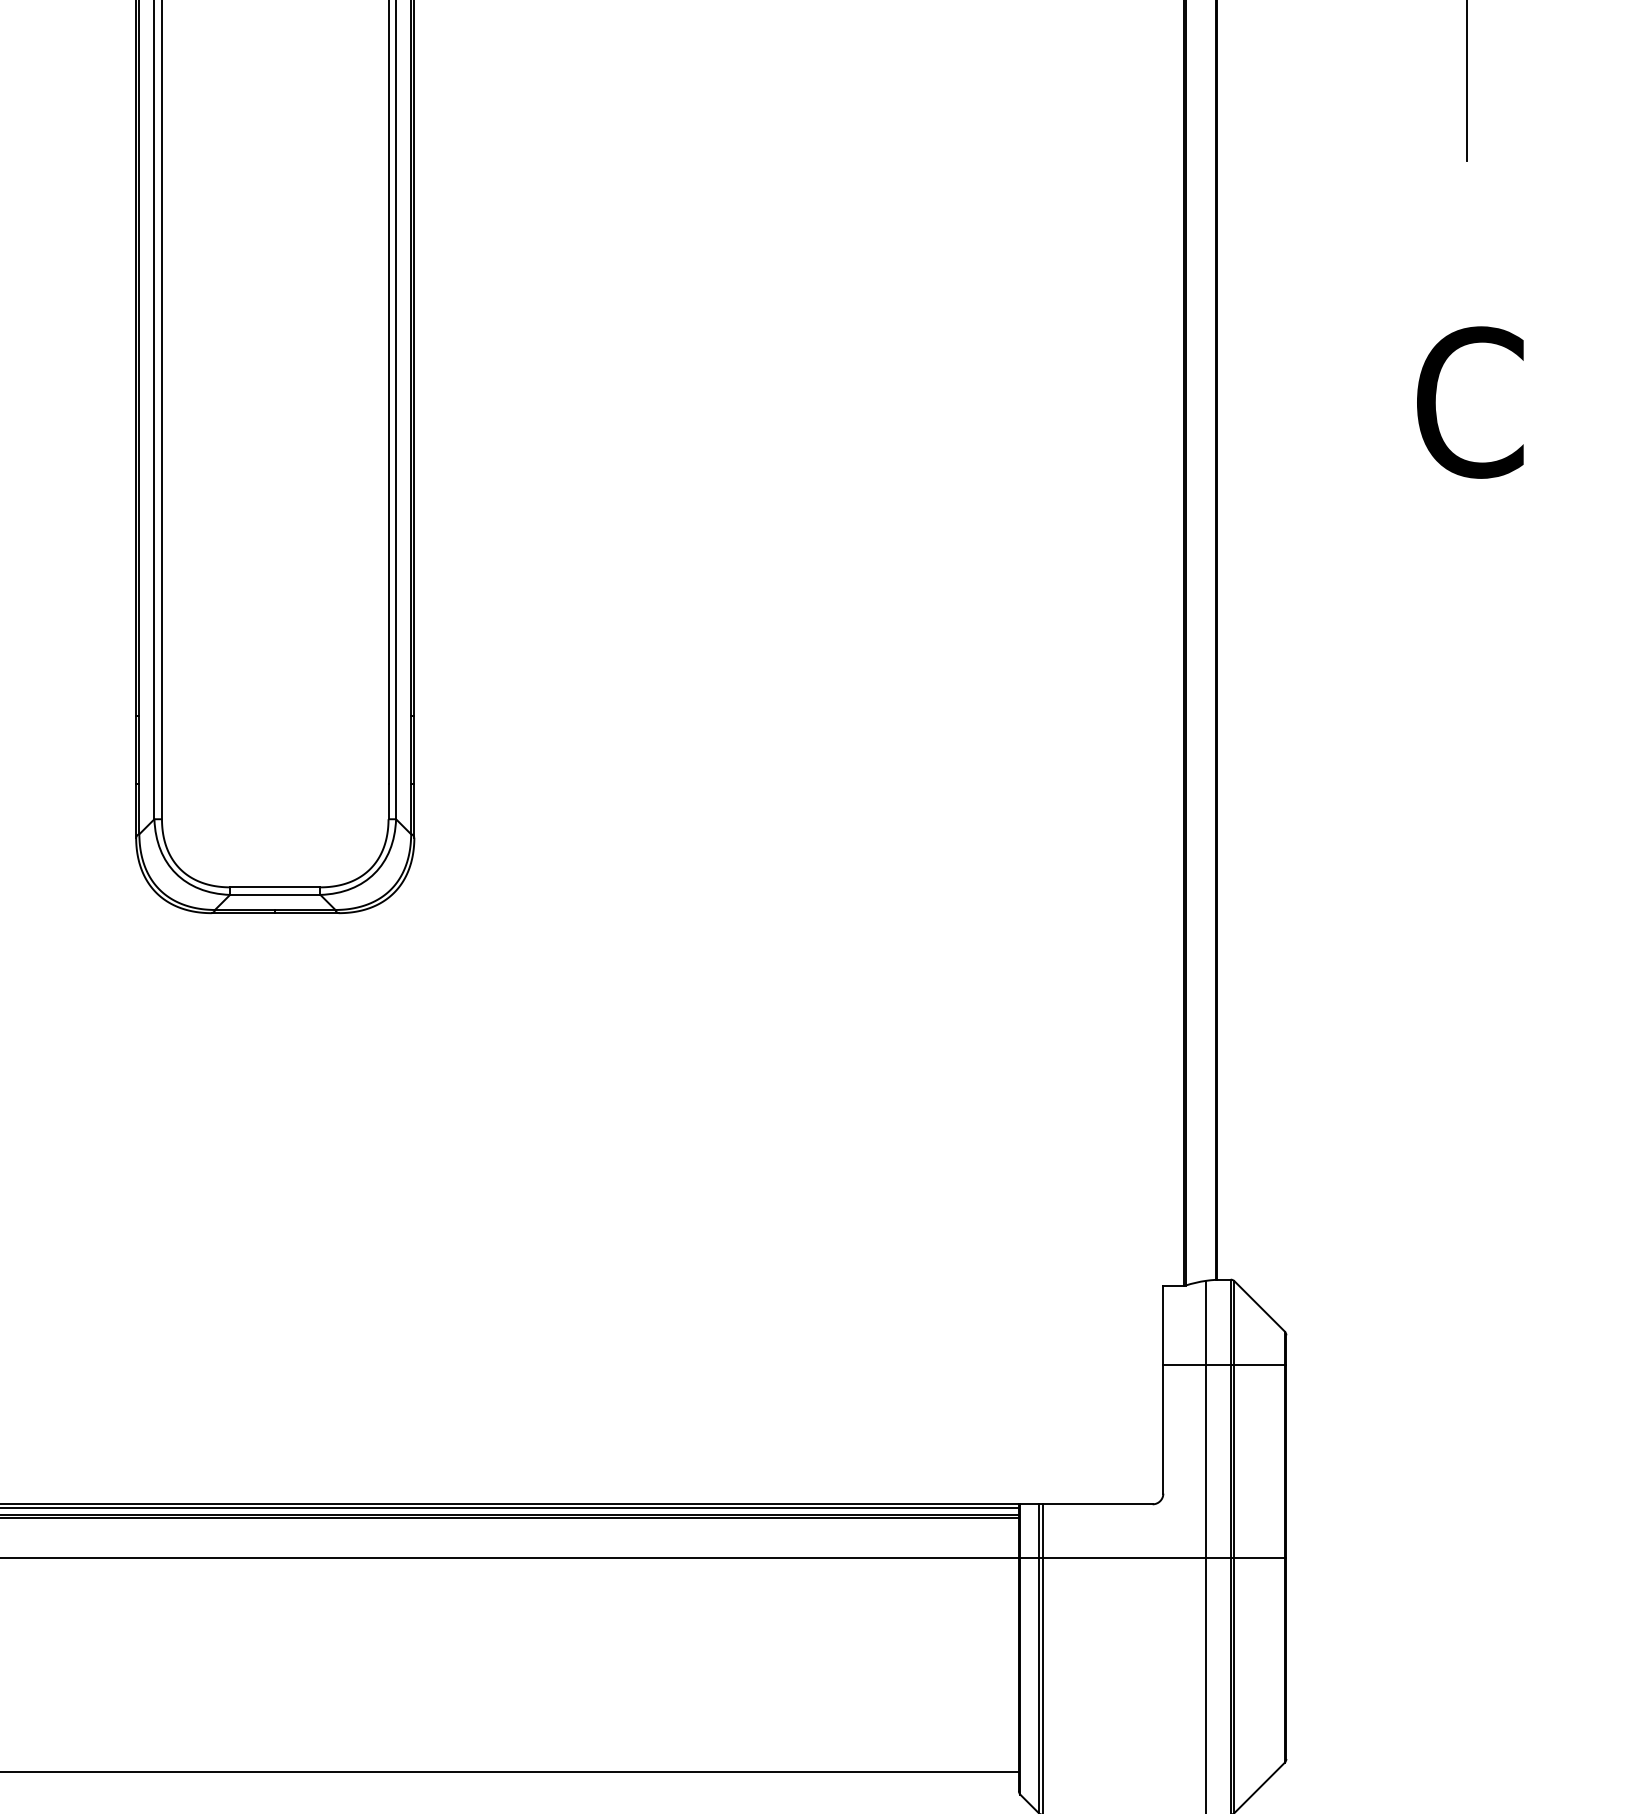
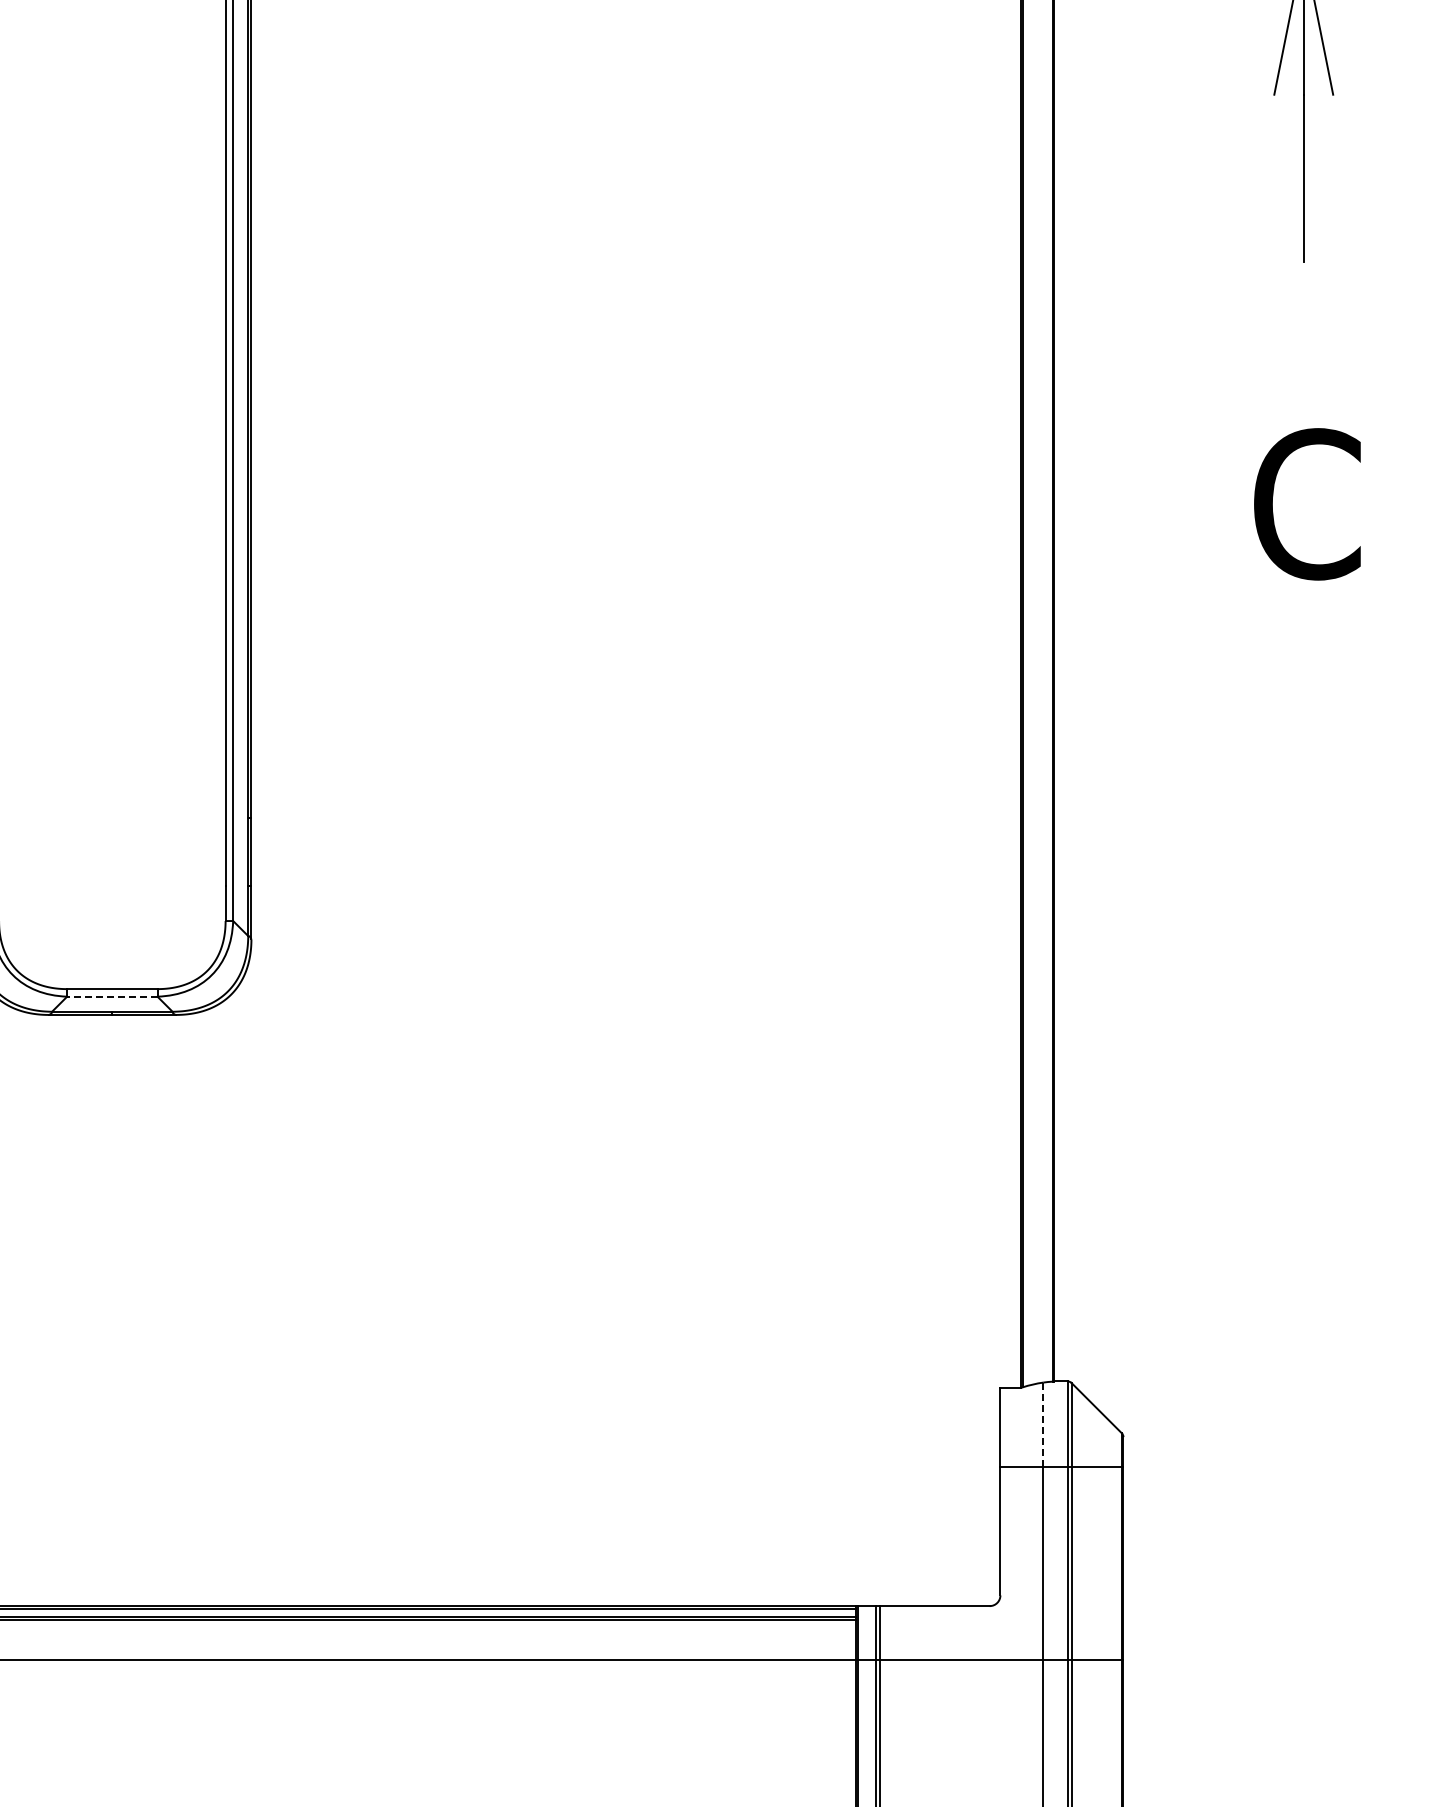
line: (274, 894) -> (111, 996), solid -> dashed
line: (1206, 1322) -> (1043, 1424), solid -> dashed

